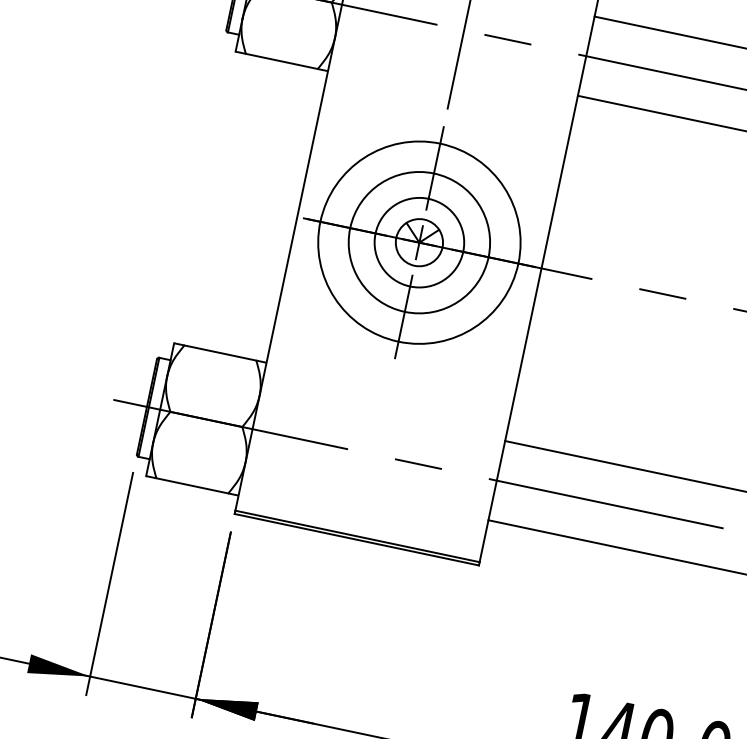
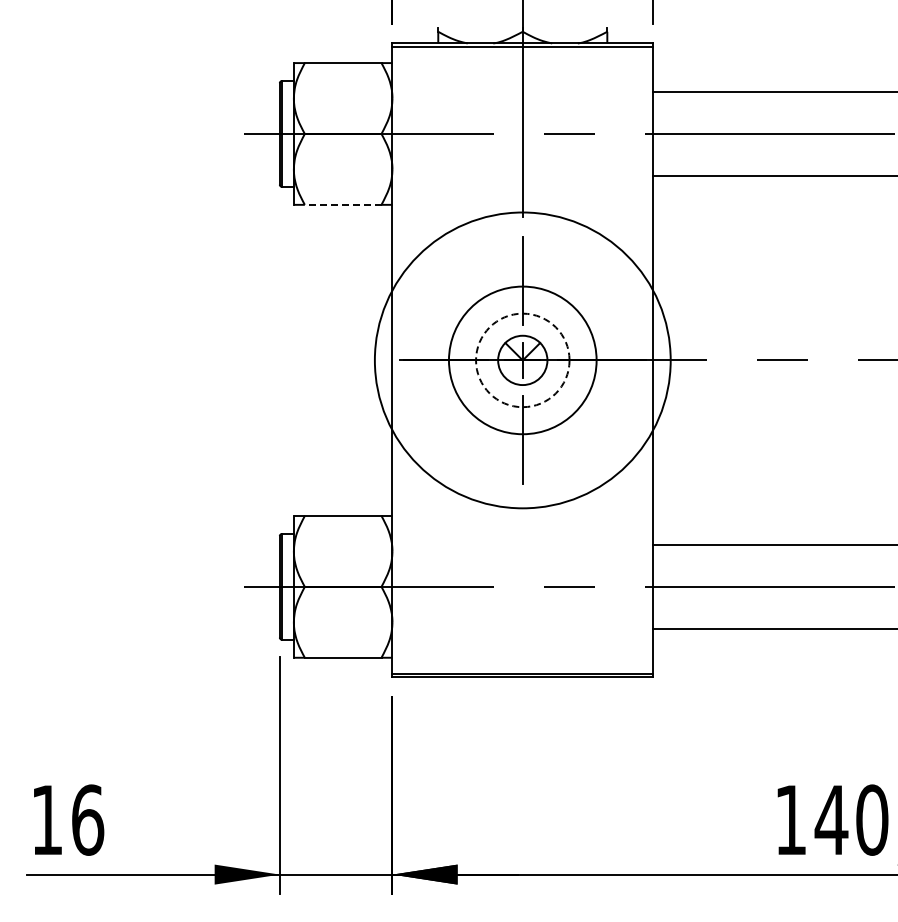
line: (281, 60) -> (342, 204), solid -> dashed
circle: (419, 242) -> (522, 360), size x1.4
circle: (419, 242) -> (522, 360), solid -> dashed

